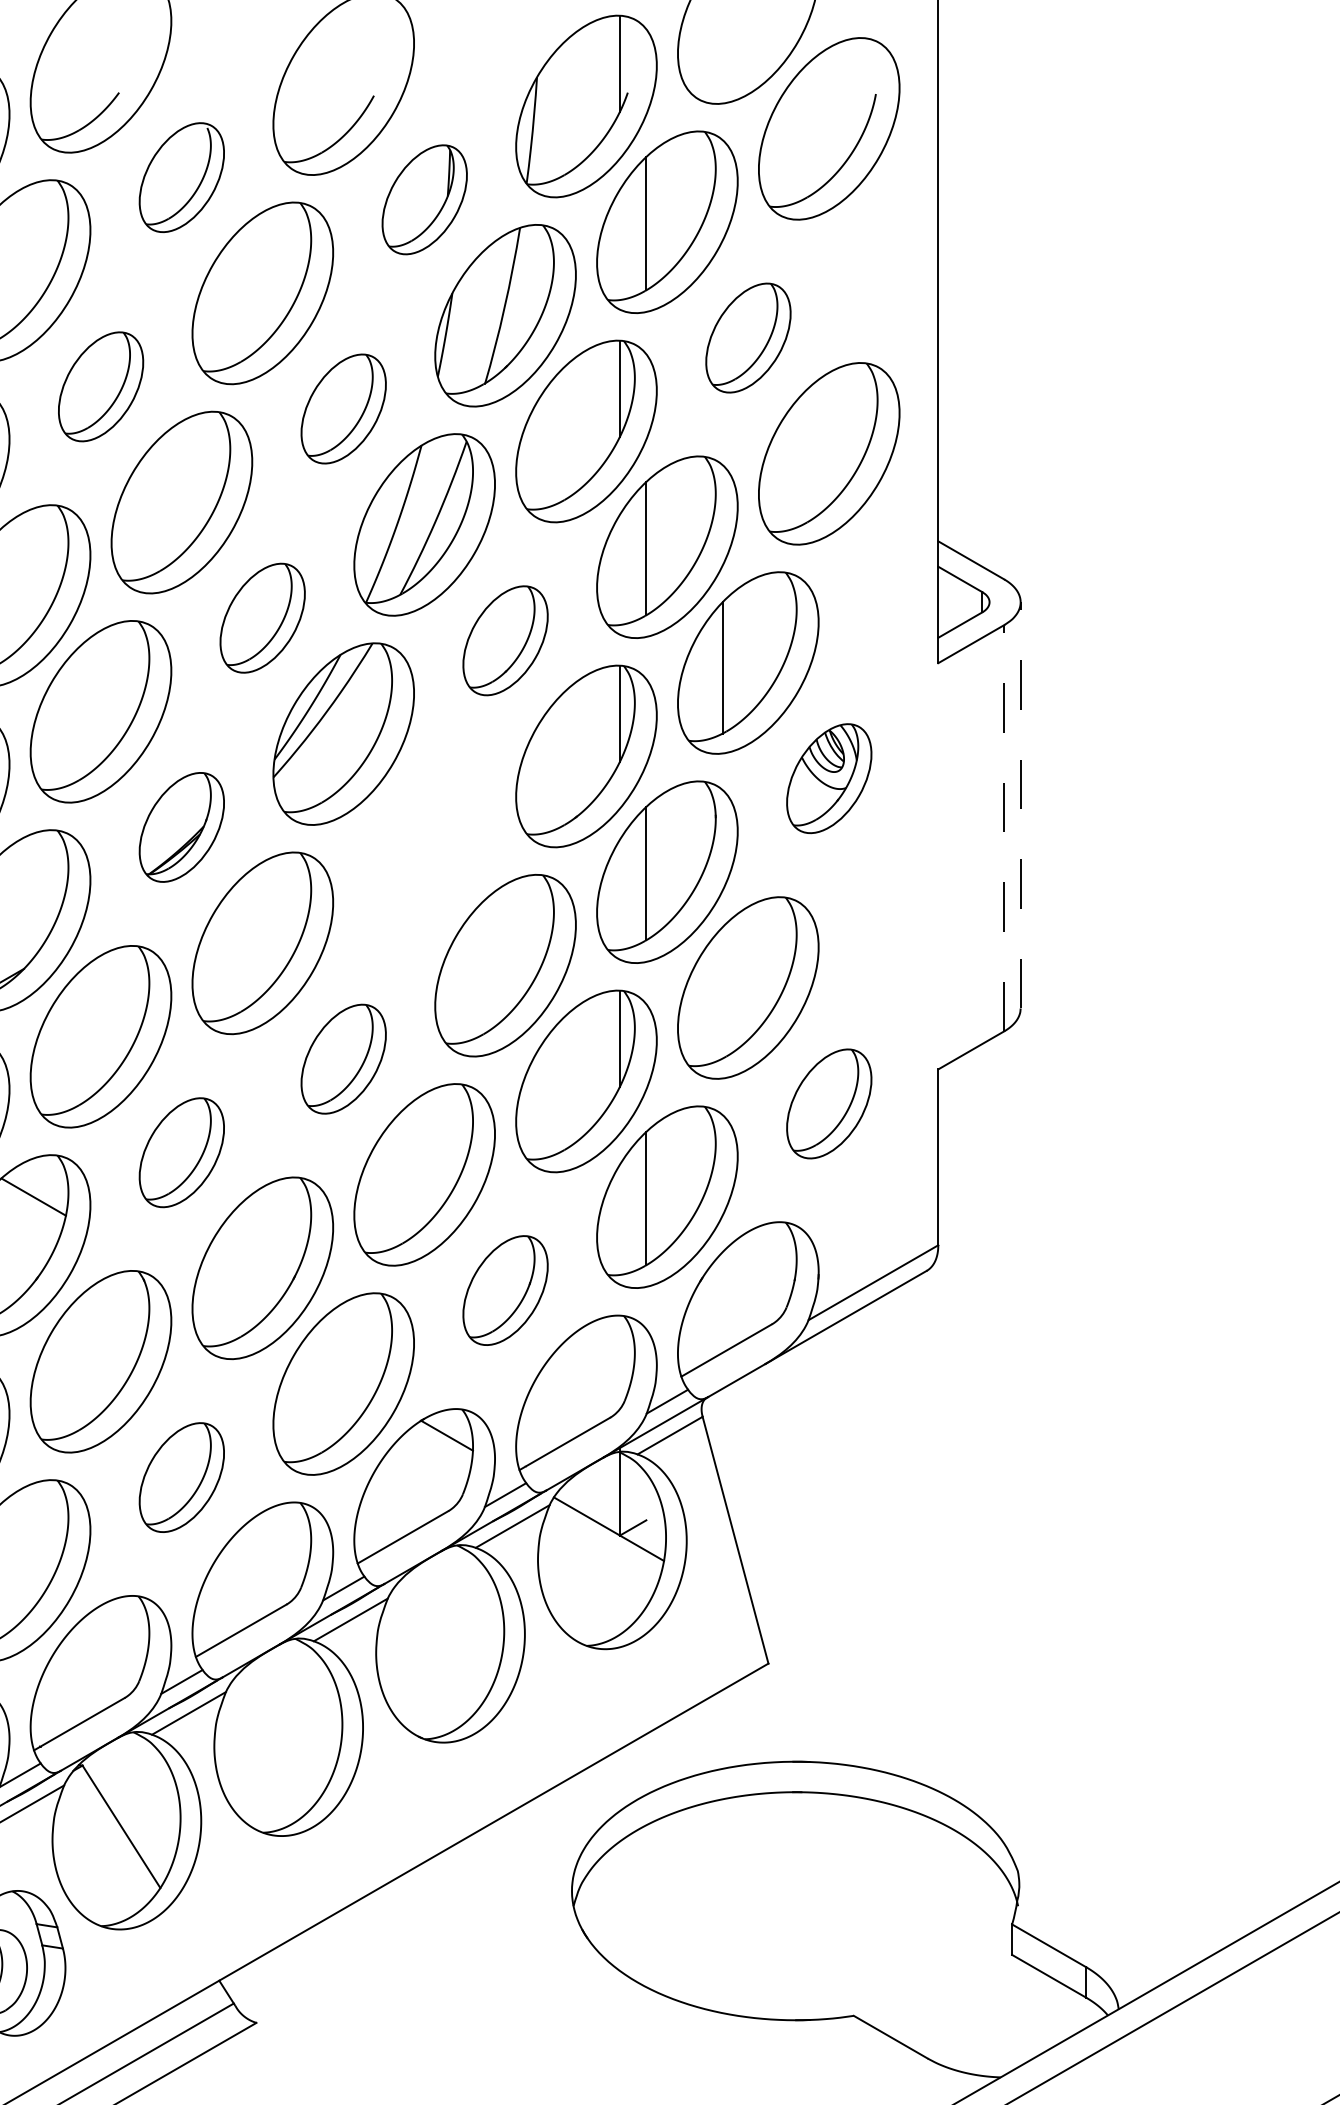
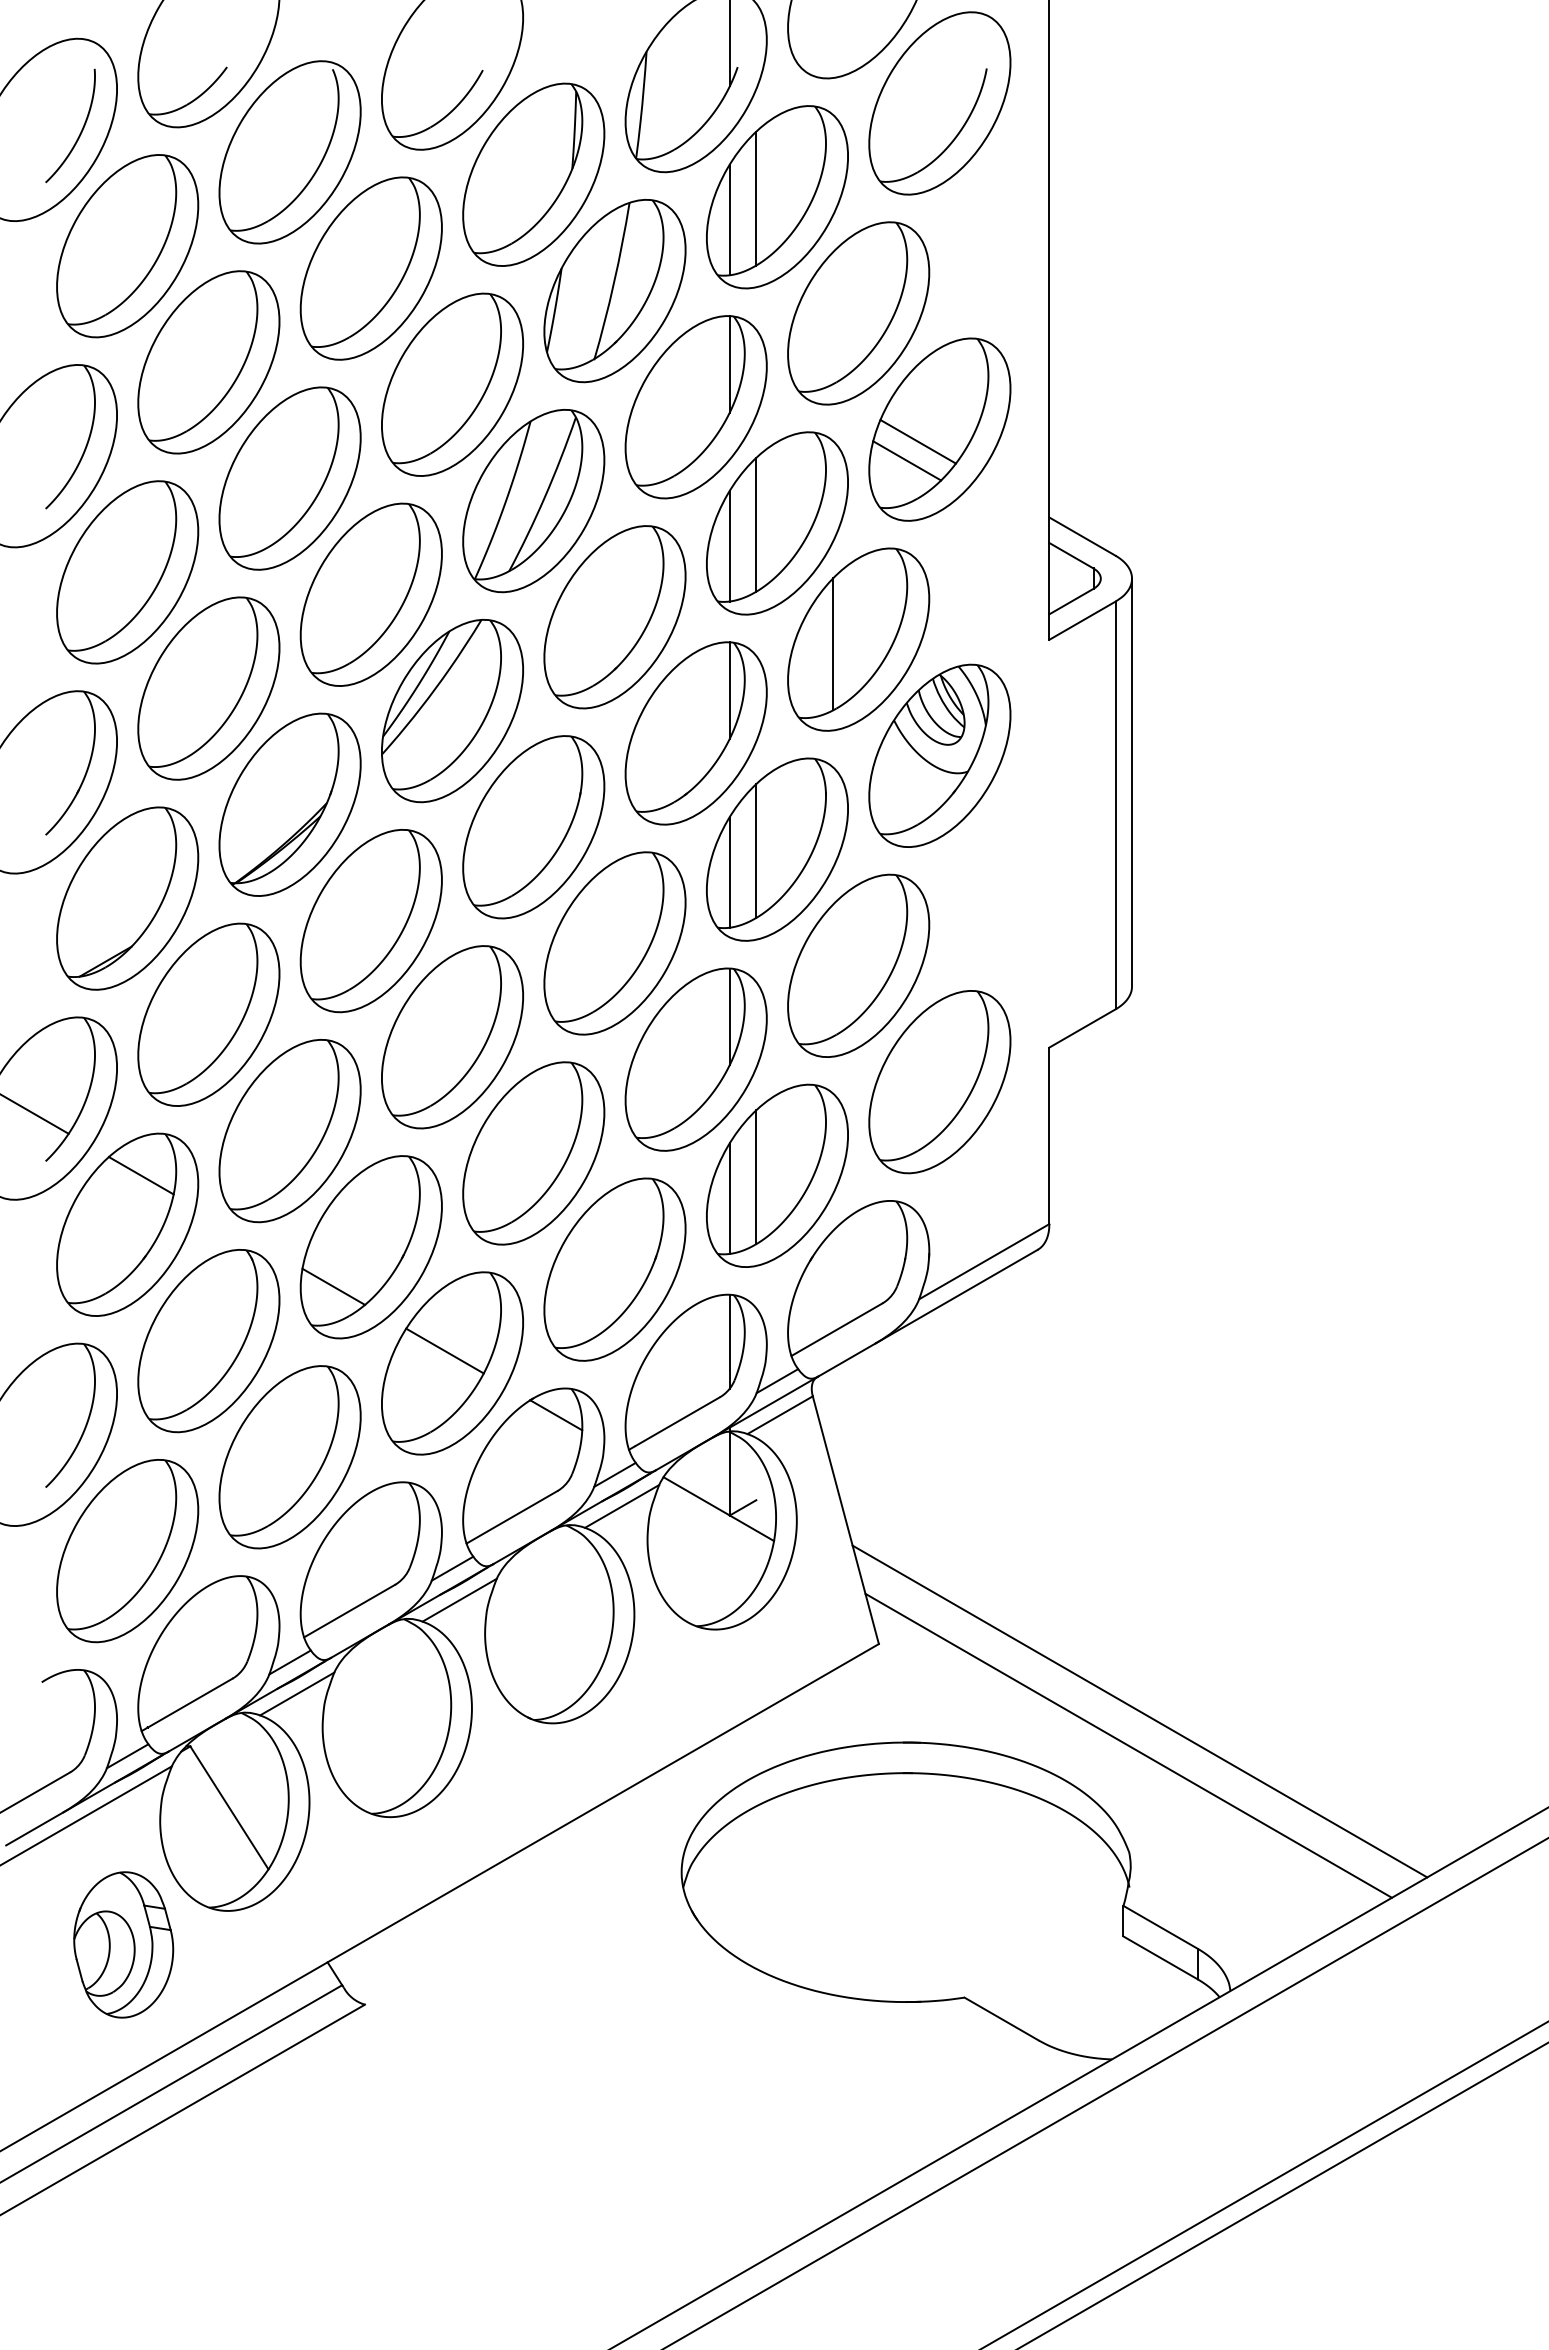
part: (181, 177) -> (289, 152), size x1.67
part: (424, 199) -> (533, 174), size x1.67
line: (619, 244) -> (729, 219), added
part: (748, 338) -> (858, 313), size x1.67
part: (100, 386) -> (208, 362), size x1.67
part: (343, 408) -> (452, 384), size x1.67
line: (806, 465) -> (917, 441), added
line: (796, 484) -> (907, 460), added
line: (619, 569) -> (729, 545), added
part: (262, 618) -> (370, 594), size x1.67
part: (505, 640) -> (614, 617), size x1.67
part: (828, 778) -> (939, 755), size x1.67
line: (1021, 805) -> (1132, 782), dashed -> solid
part: (181, 827) -> (289, 804), size x1.67
line: (1004, 828) -> (1115, 805), dashed -> solid
part: (424, 850) -> (533, 827), added
line: (619, 893) -> (729, 871), added
part: (343, 1059) -> (452, 1037), size x1.67
part: (828, 1104) -> (939, 1082), size x1.67
part: (181, 1153) -> (289, 1131), size x1.67
line: (619, 1219) -> (729, 1198), added
part: (505, 1290) -> (614, 1269), size x1.67
line: (225, 1307) -> (333, 1286), added
line: (619, 1362) -> (729, 1341), added
line: (335, 1371) -> (444, 1350), added
part: (181, 1477) -> (289, 1457), size x1.67
line: (1028, 1730) -> (1139, 1711), added
line: (1017, 1764) -> (1128, 1745), added

